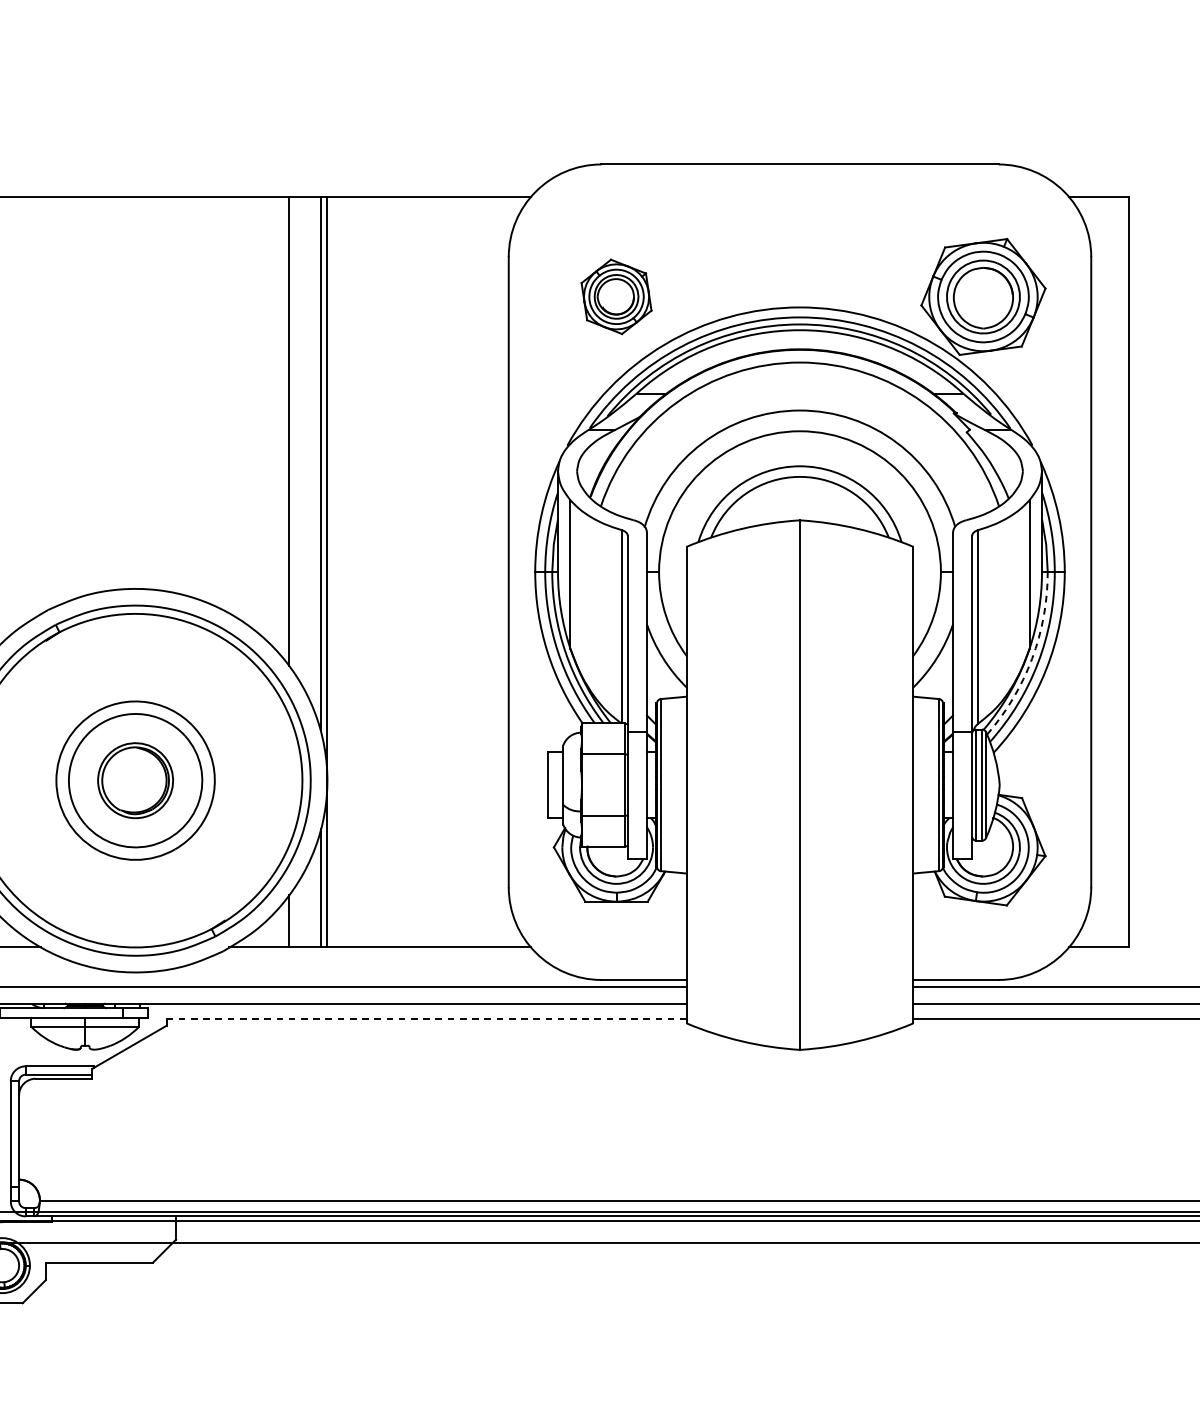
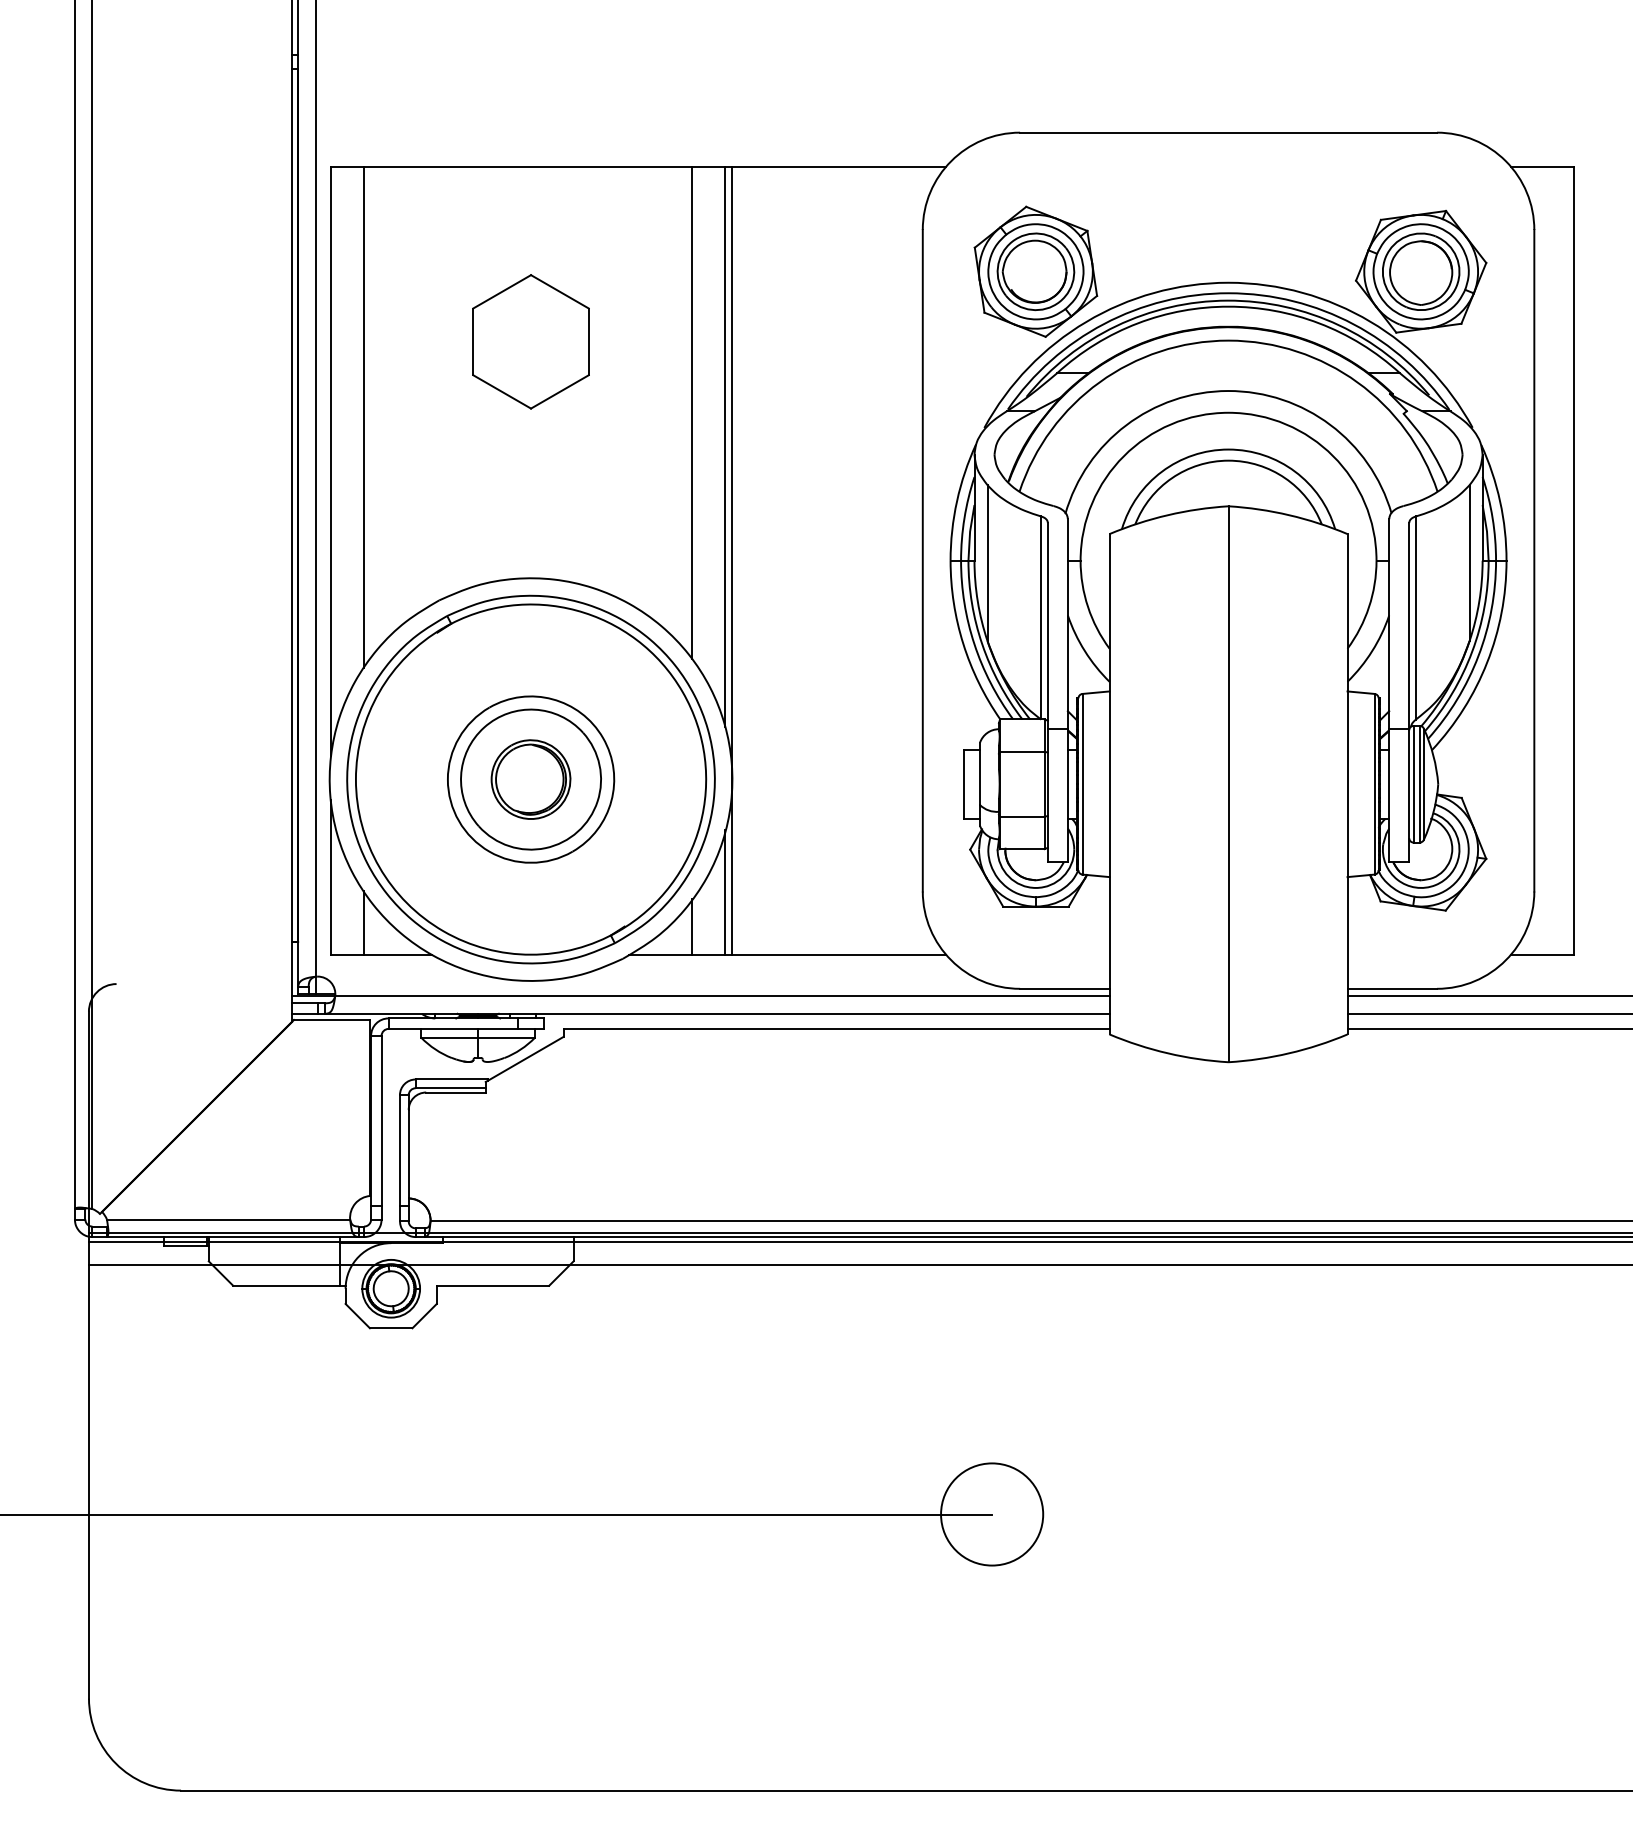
part: (616, 296) -> (1035, 271), size x1.67
part: (135, 363) -> (530, 341), added
arc: (1032, 658) -> (1472, 651), dashed -> solid
line: (426, 1018) -> (836, 1029), dashed -> solid

